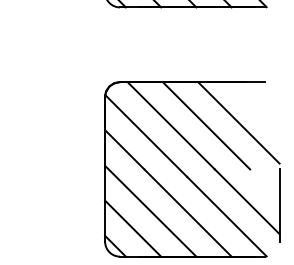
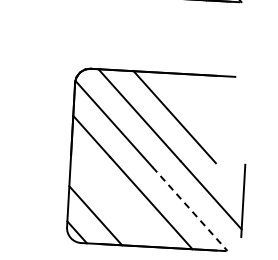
line: (238, 122) -> (206, 115), removed
line: (150, 210) -> (114, 198), removed
line: (227, 217) -> (190, 209), solid -> dashed

